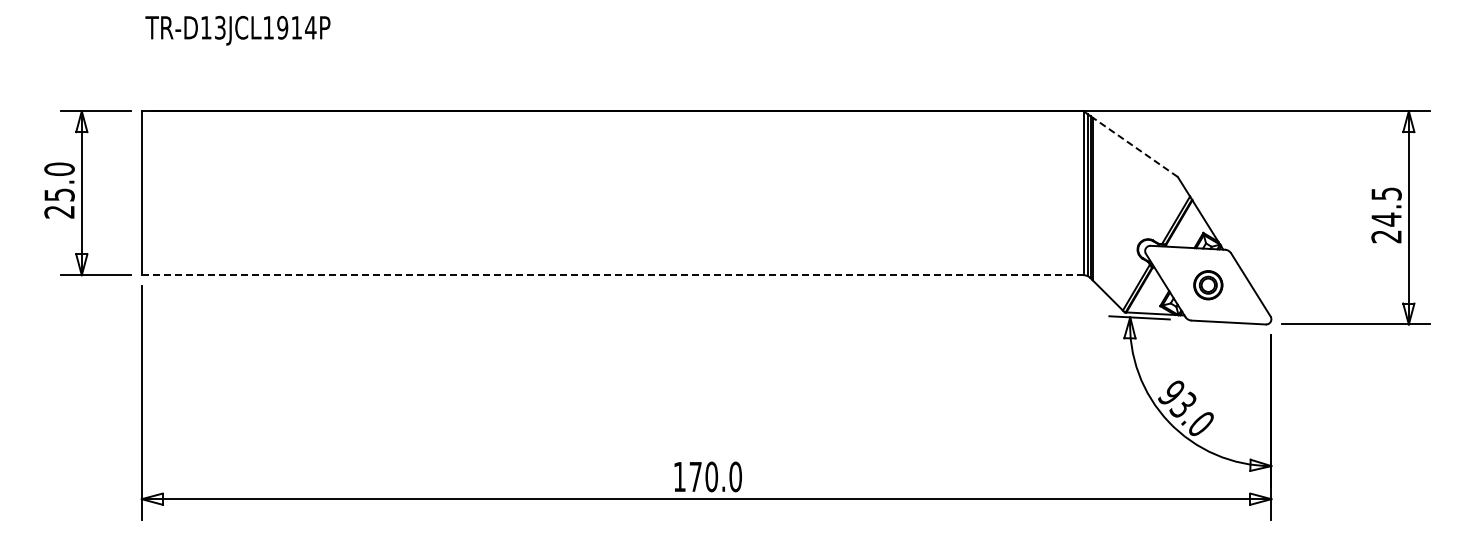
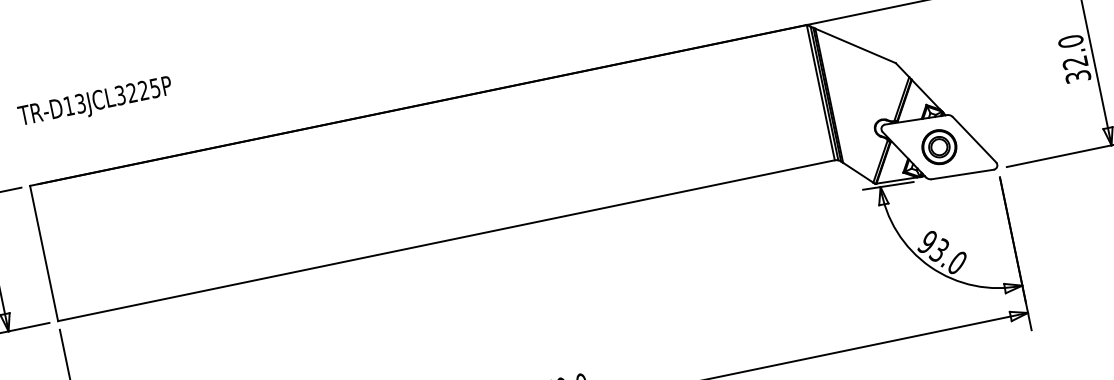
text: (289, 27) -> (137, 91), TR-D13JCL1914P -> TR-D13JCL3225P
line: (1135, 147) -> (855, 46), dashed -> solid
text: (1386, 215) -> (1074, 59), 24.5 -> 32.0
line: (612, 275) -> (446, 240), dashed -> solid
part: (1208, 285) -> (939, 147), size x1.43

